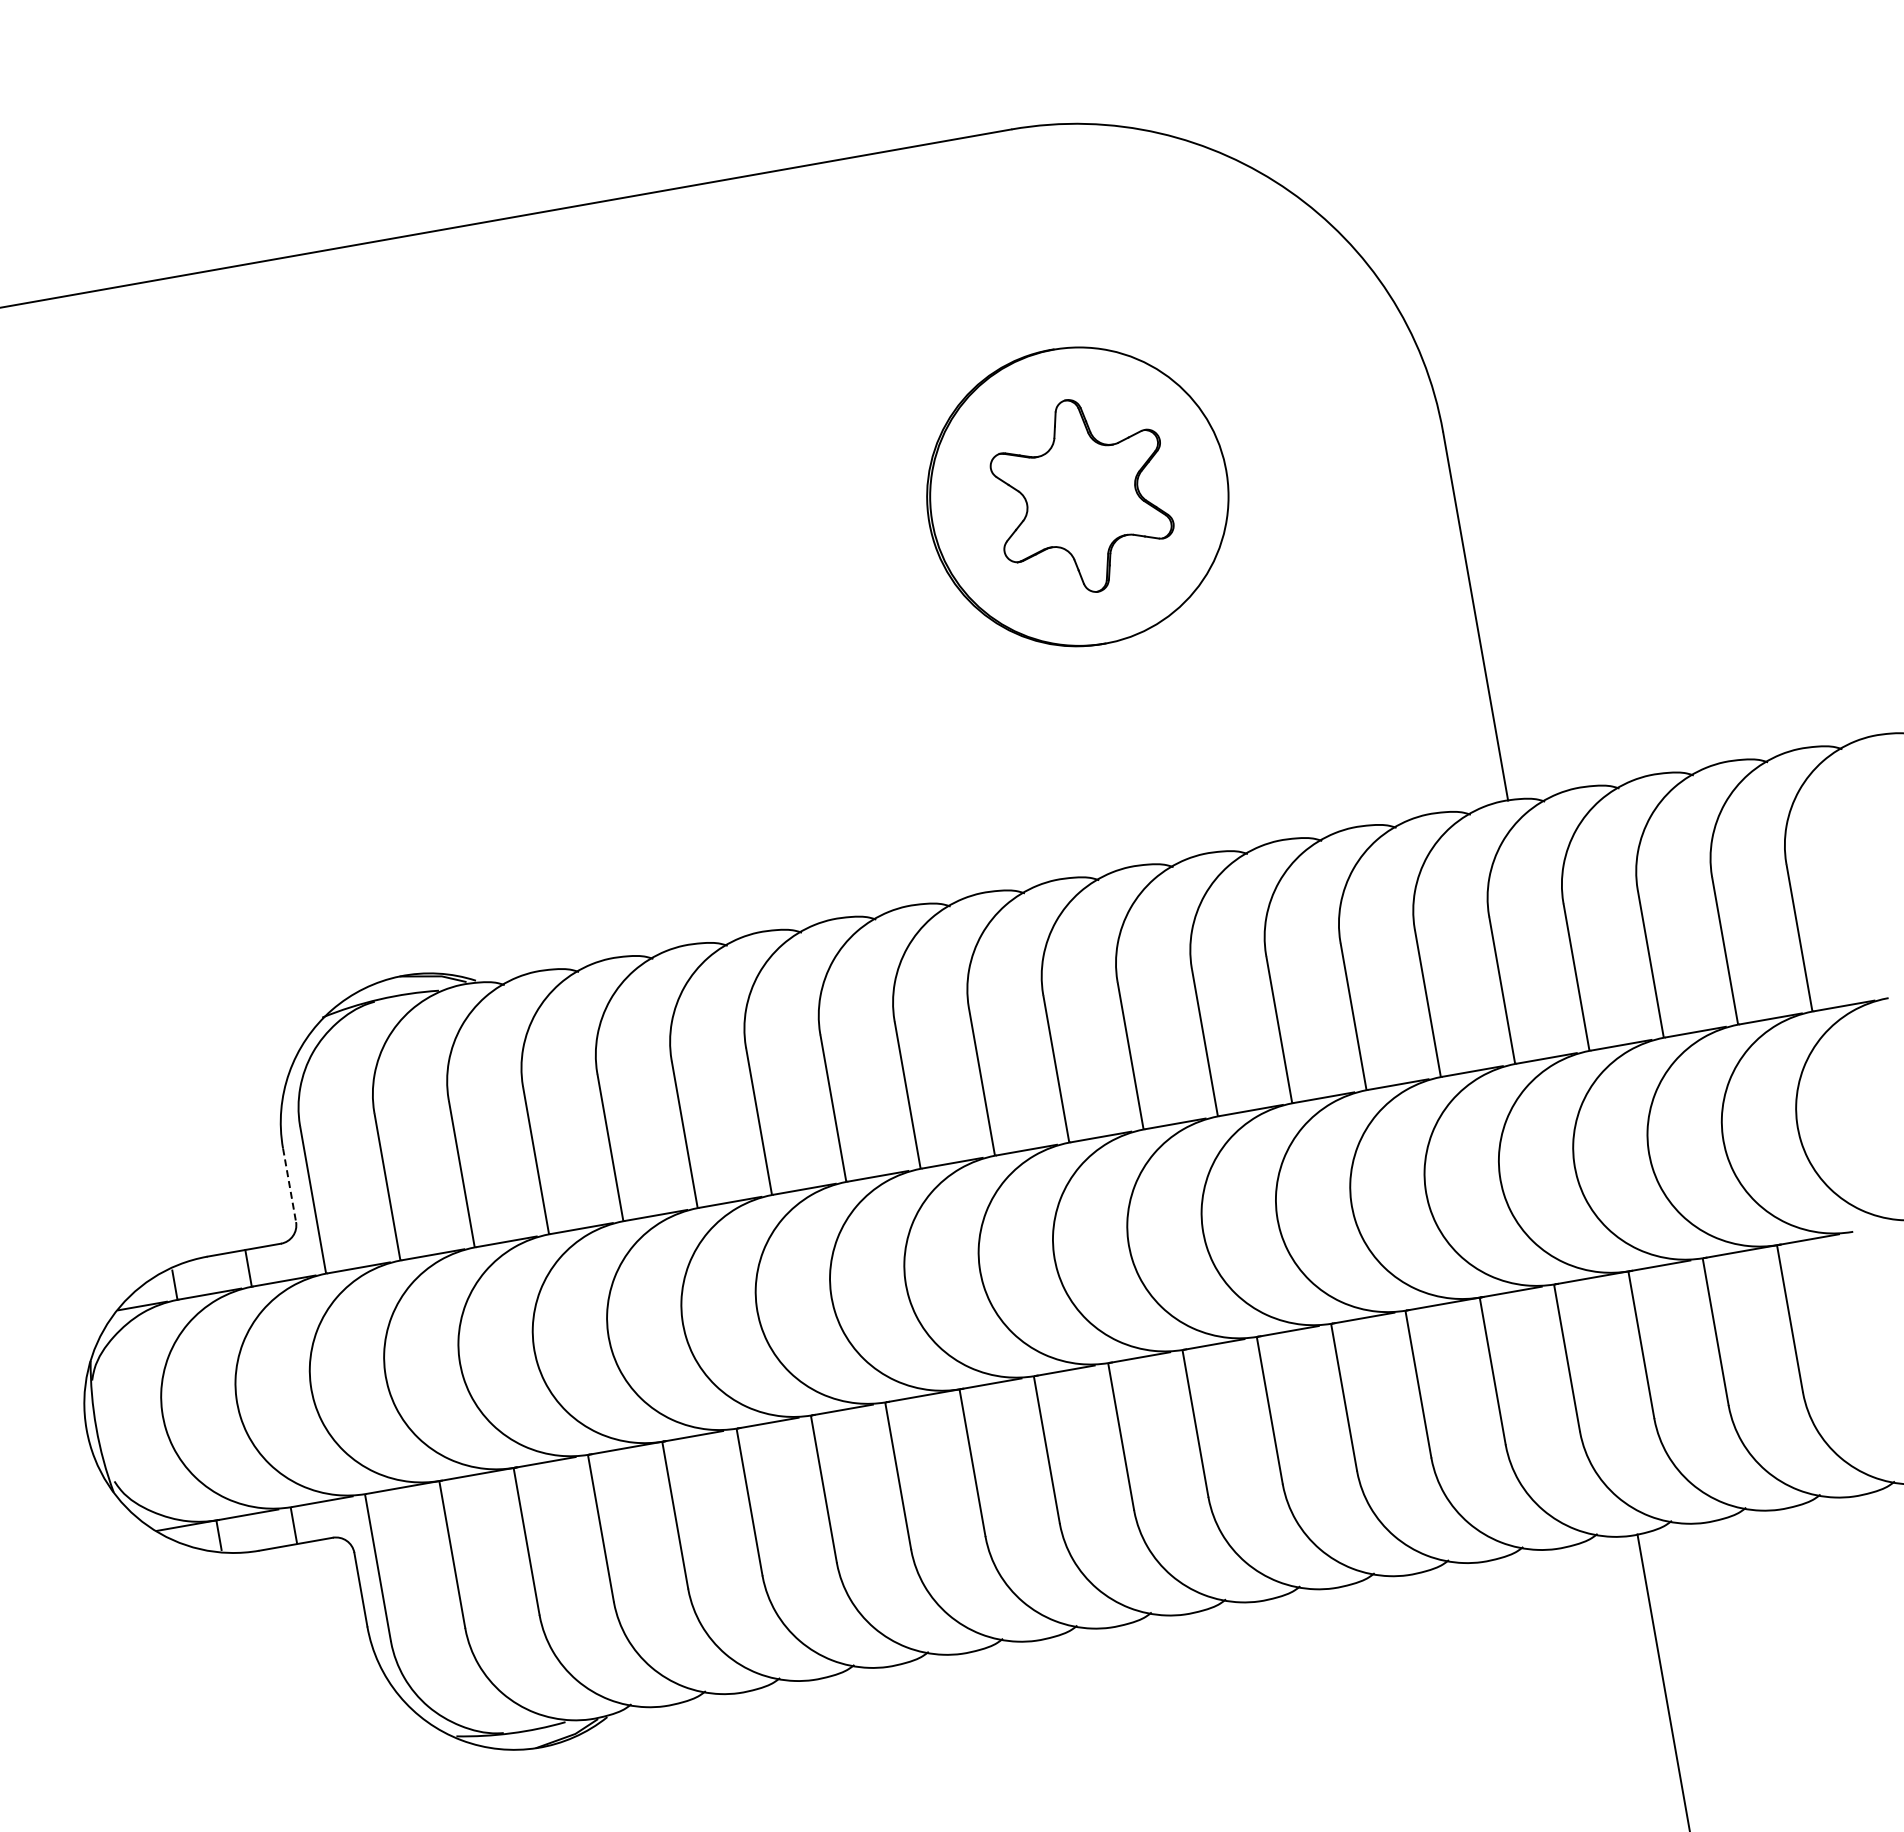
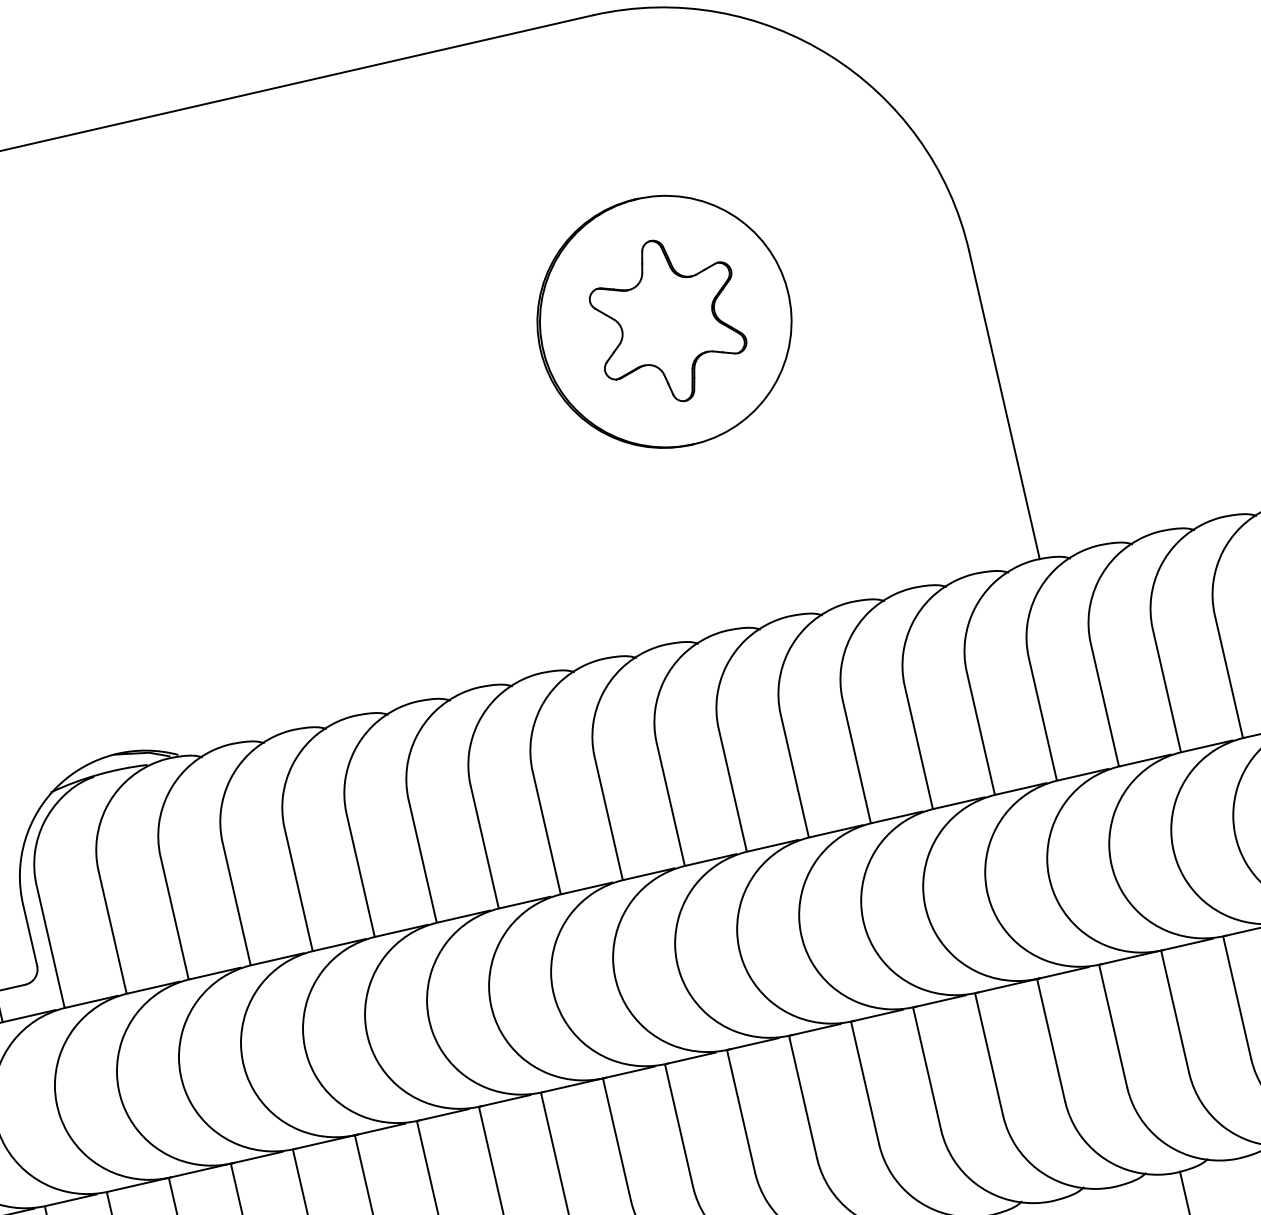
line: (289, 1185) -> (30, 935), dashed -> solid

